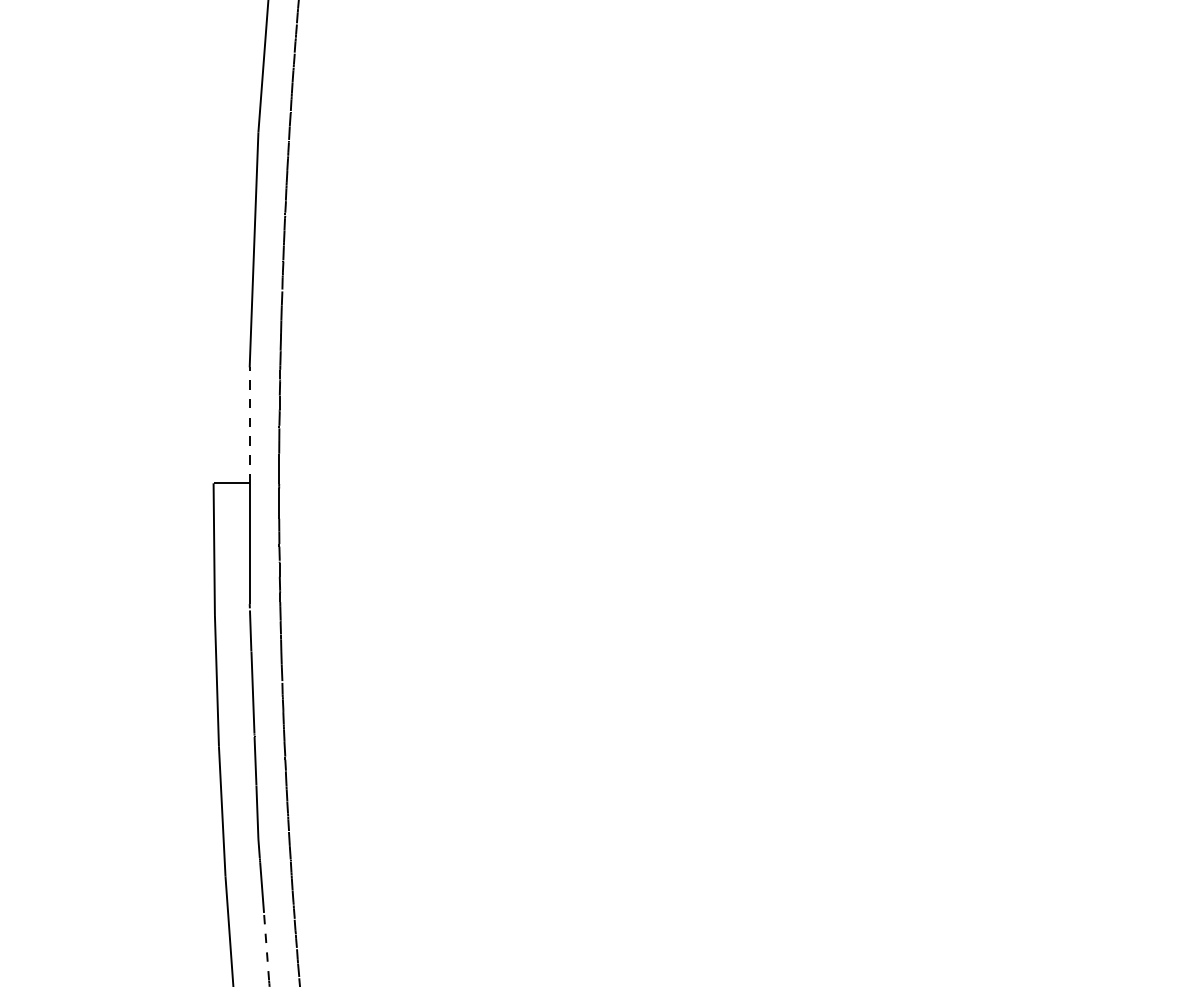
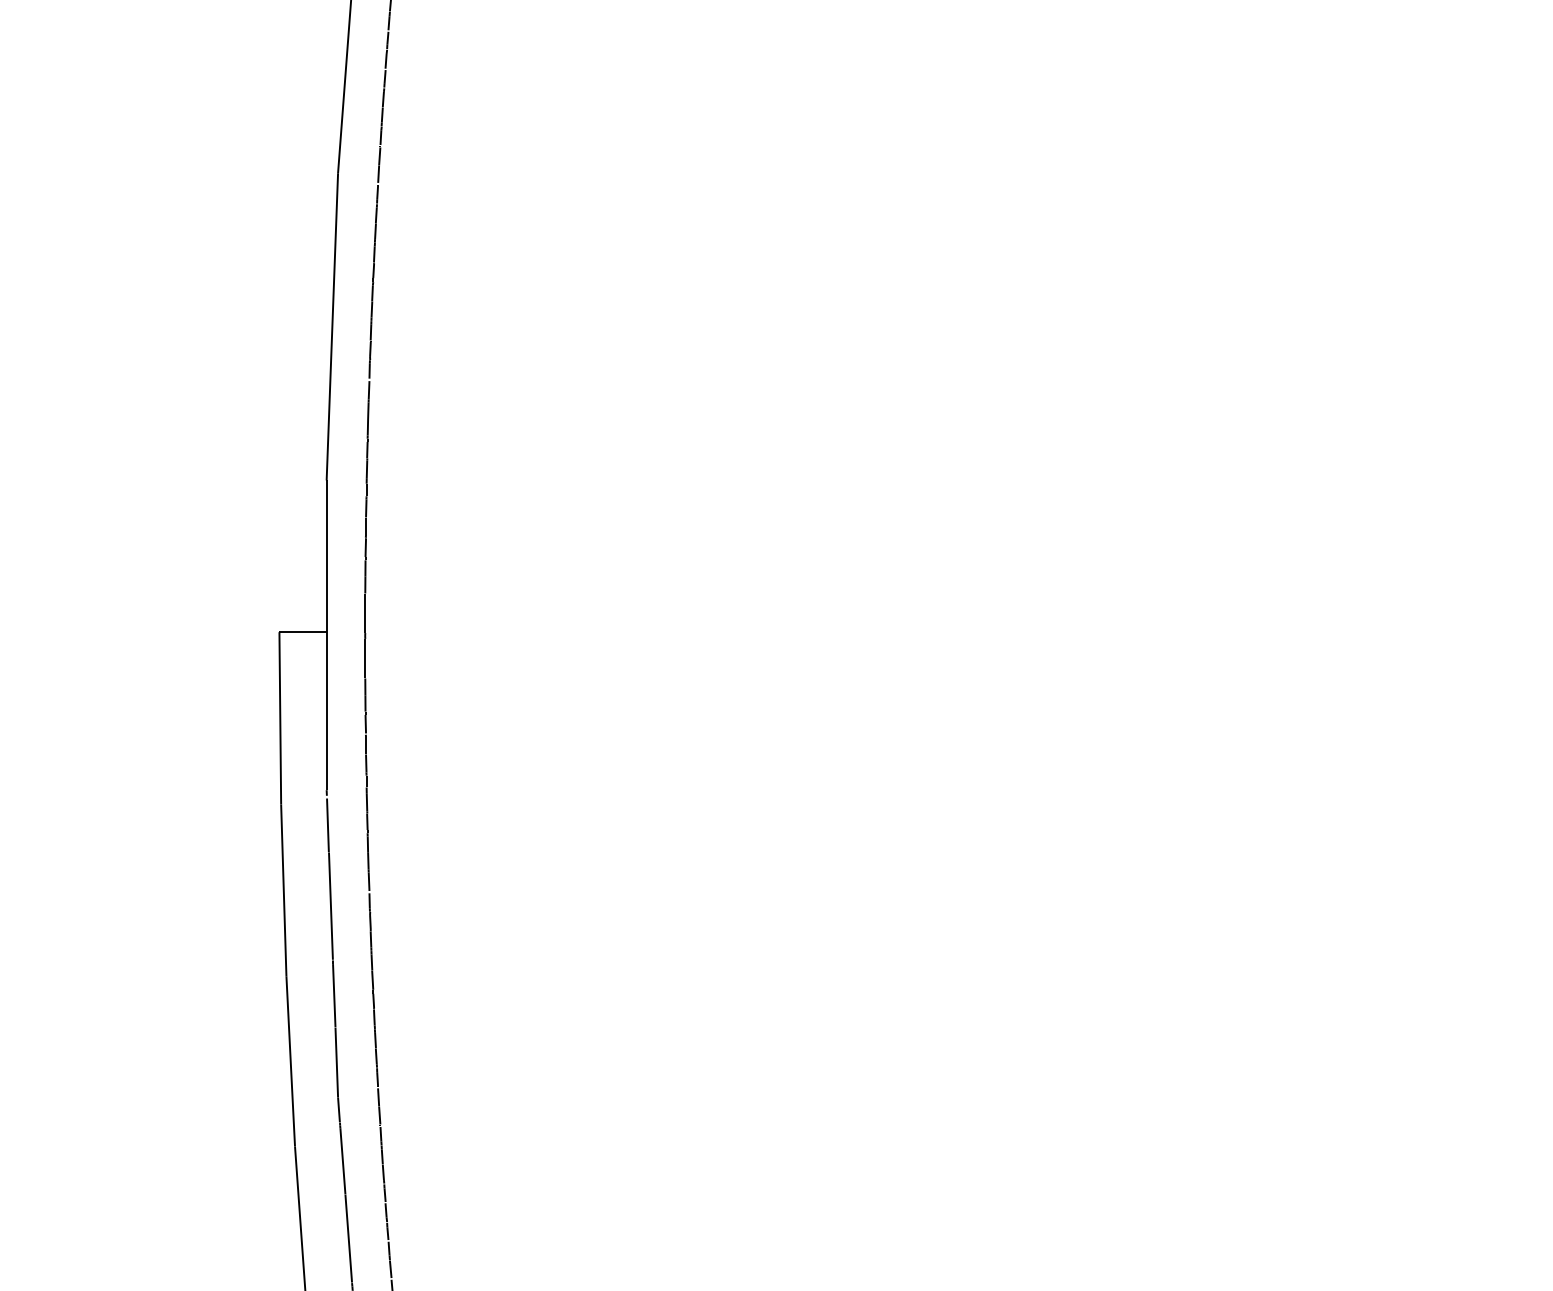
line: (249, 425) -> (326, 556), dashed -> solid
line: (266, 946) -> (348, 1238), dashed -> solid

